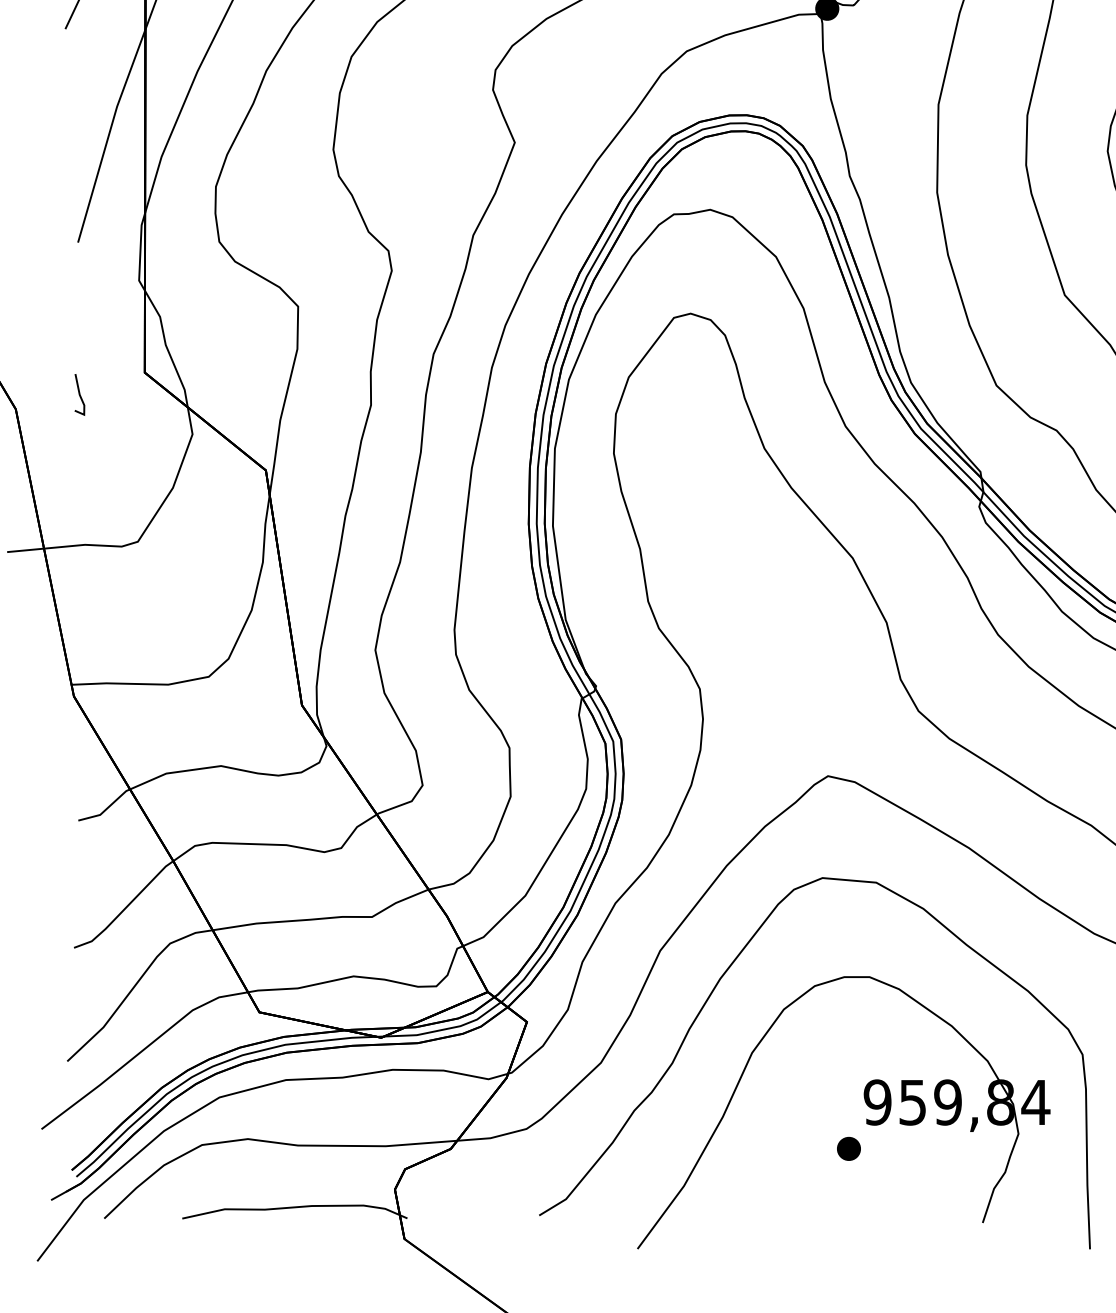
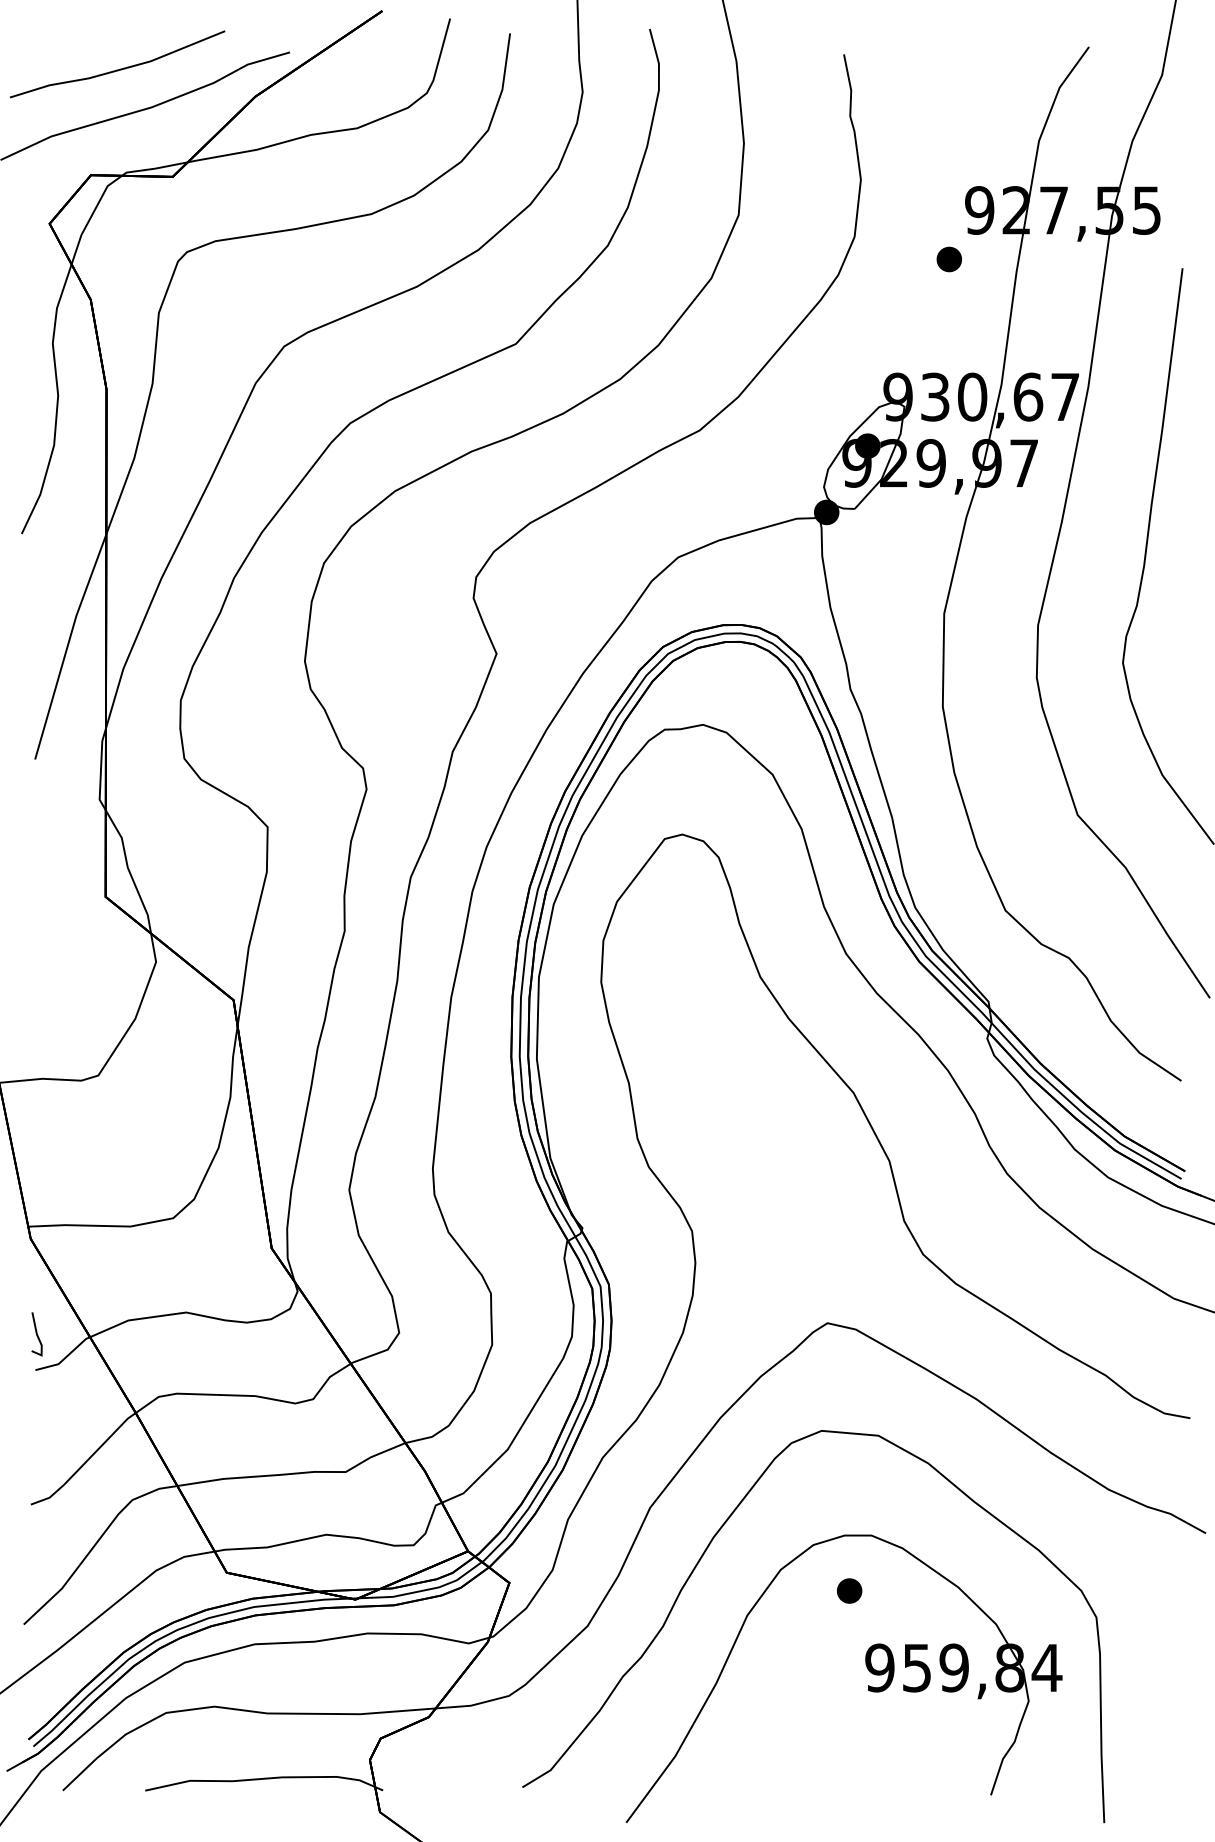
line: (79, 394) -> (36, 1334), moved
part: (848, 1148) -> (849, 1590), moved

